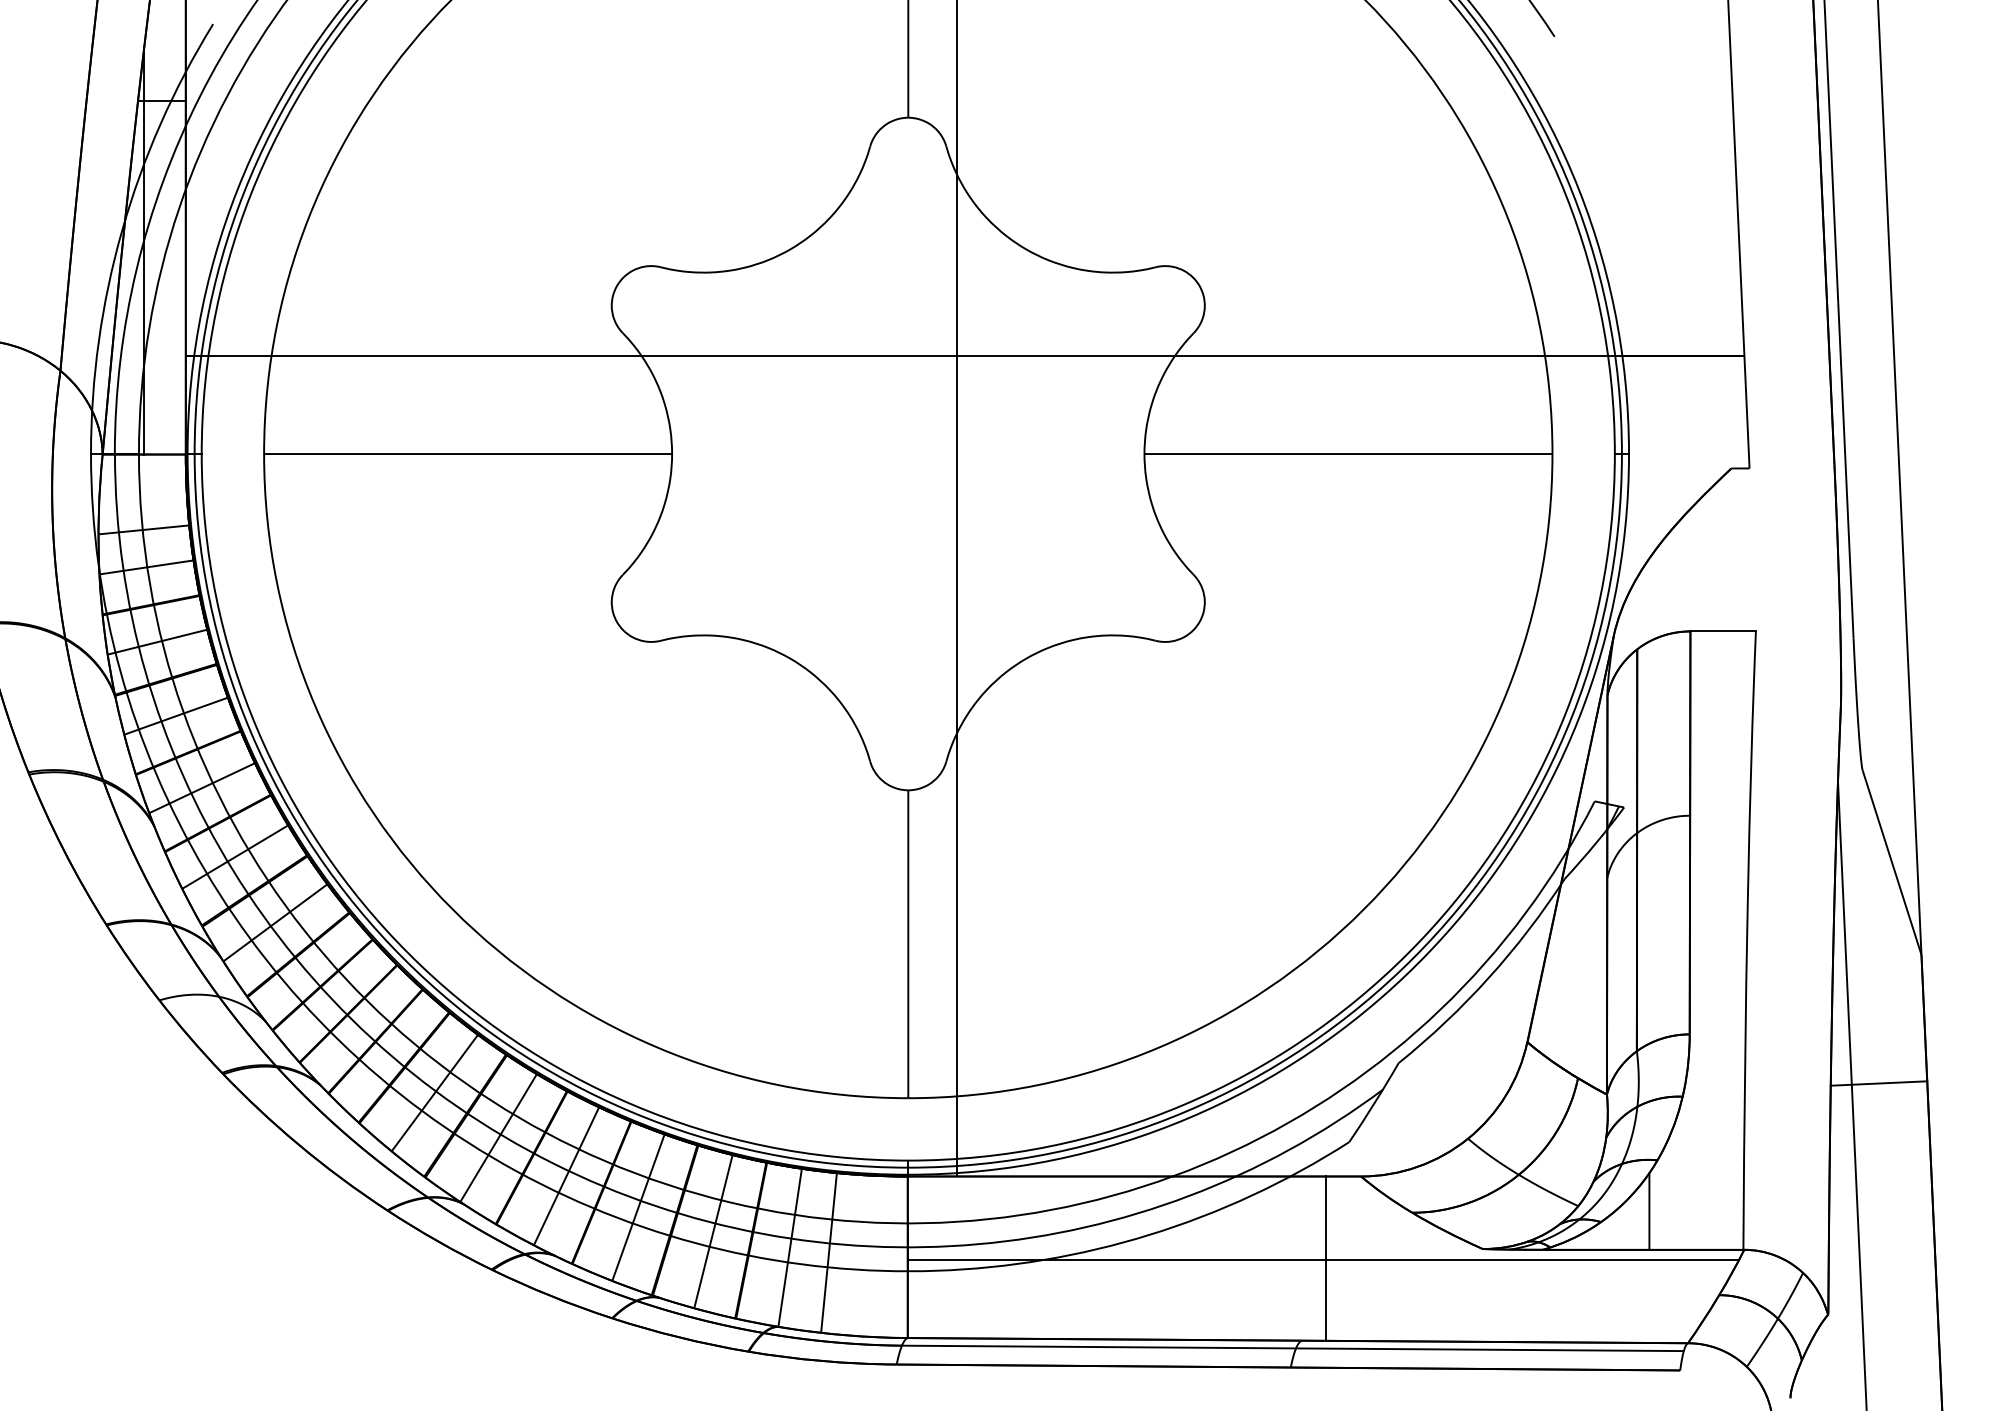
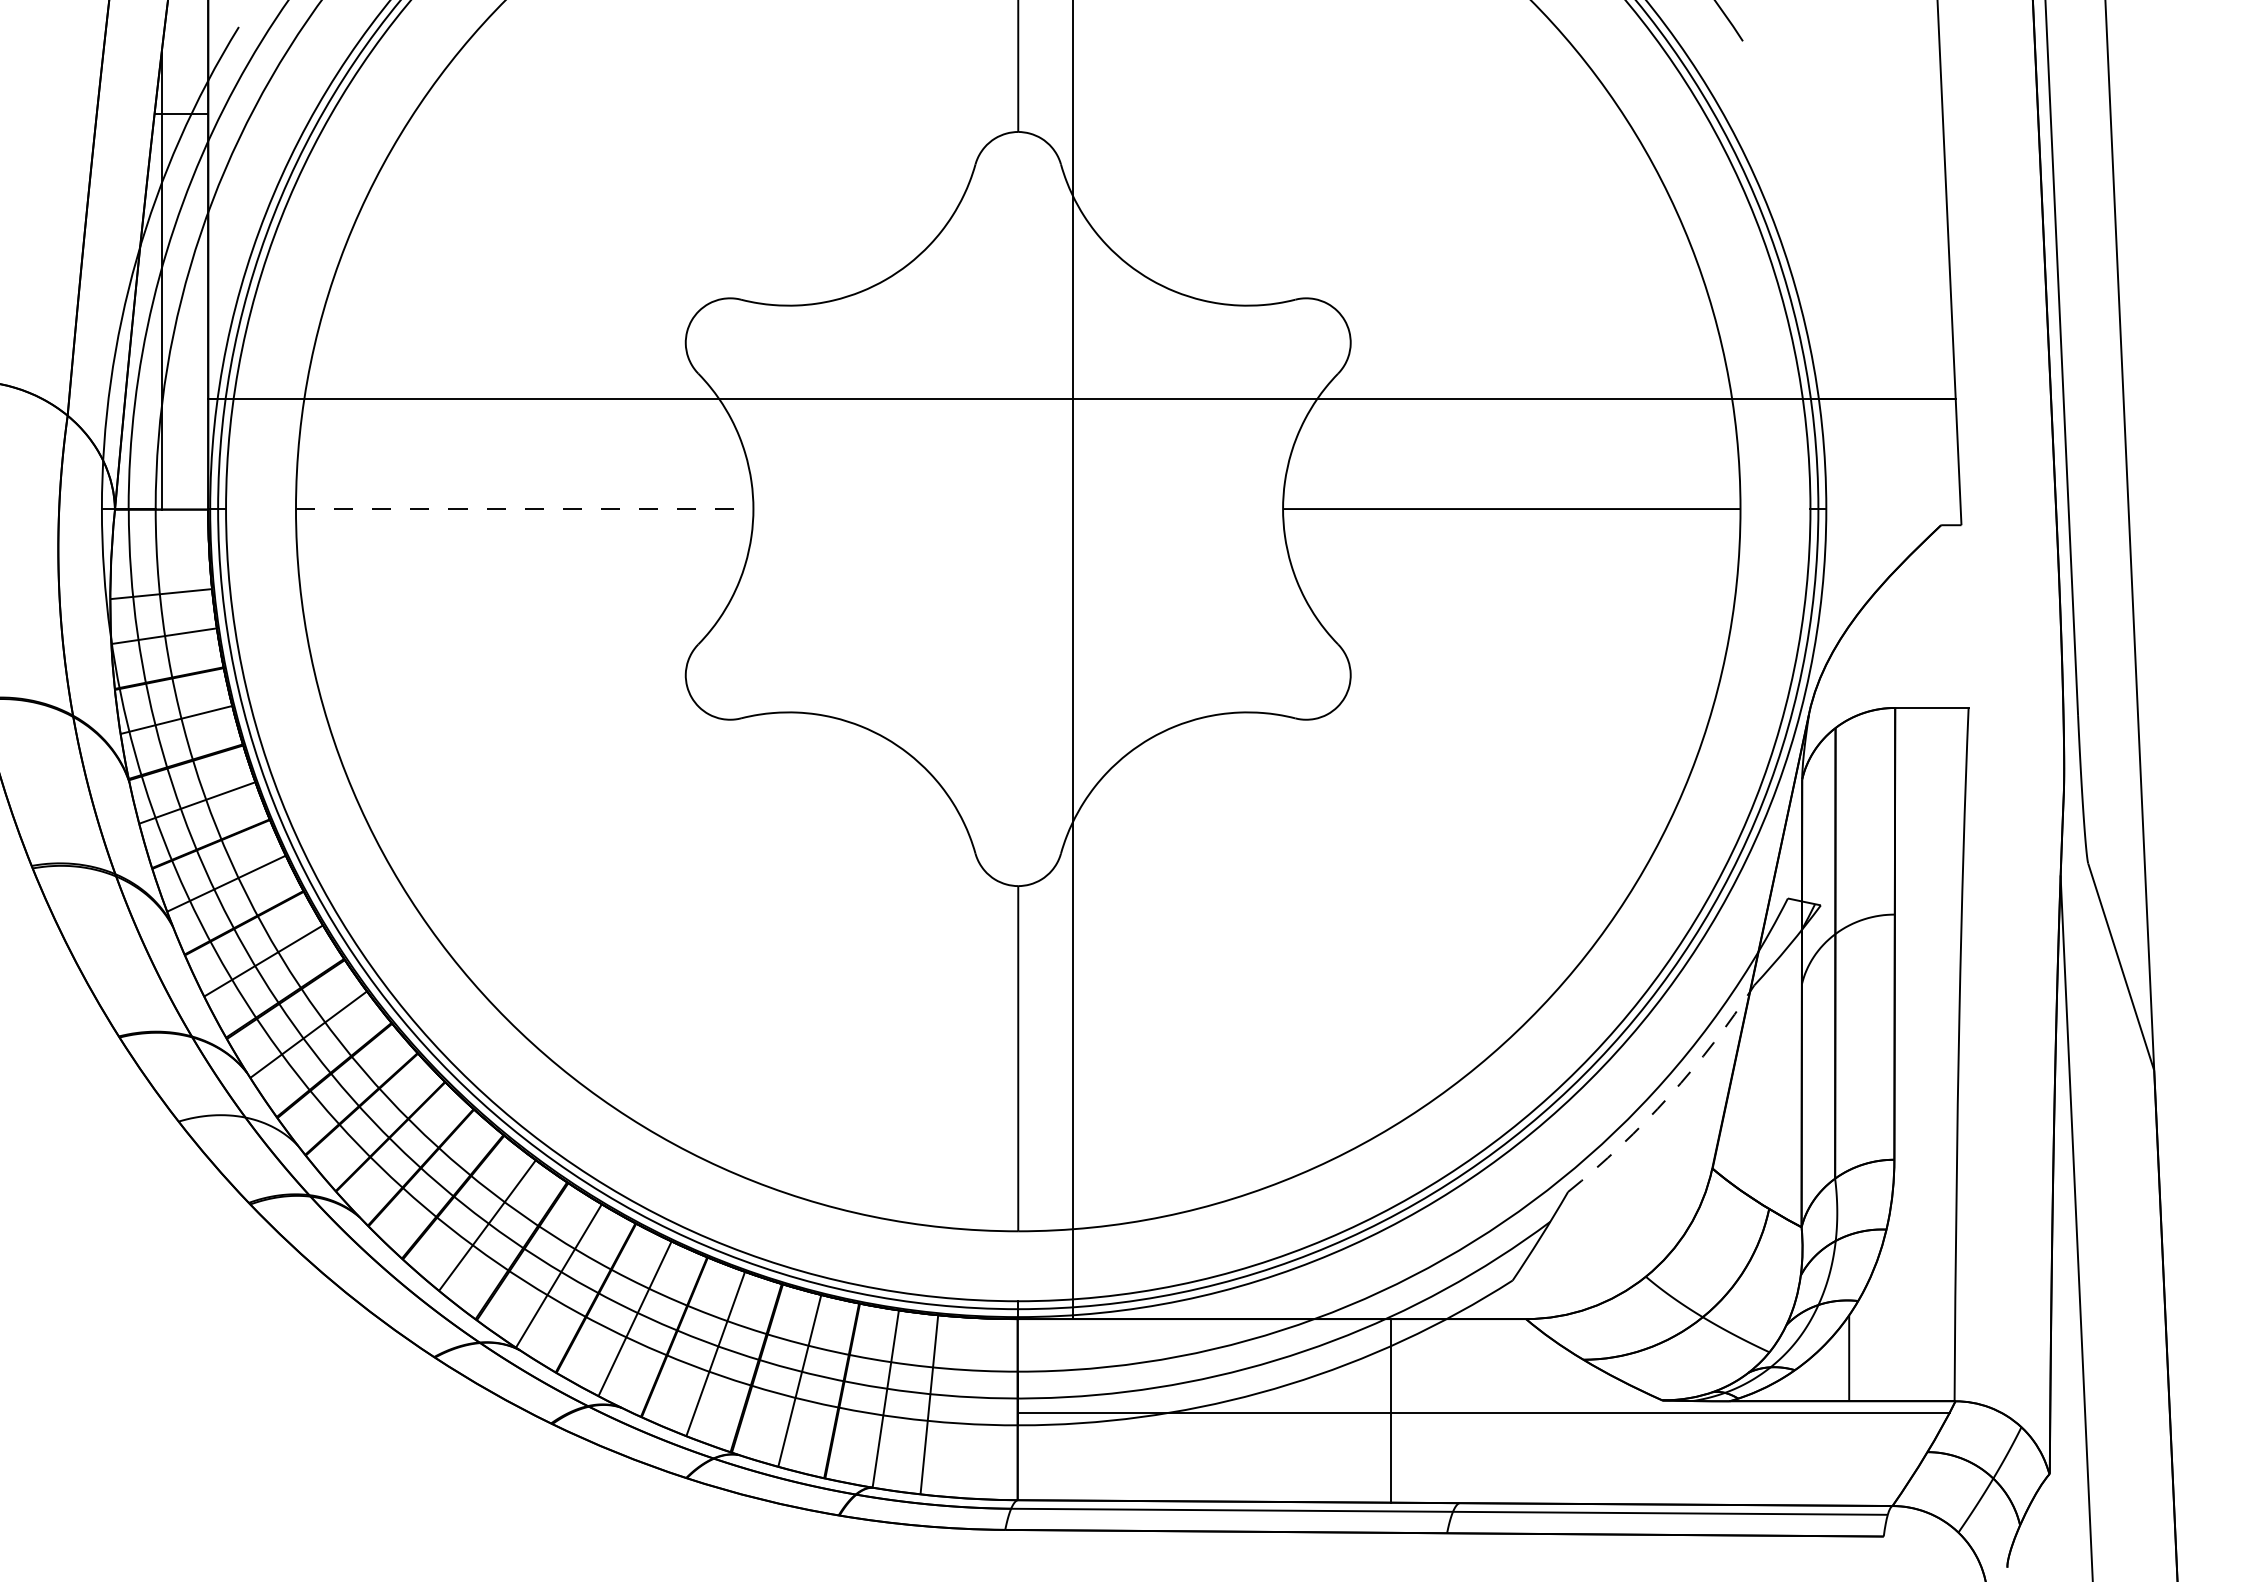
arc: (467, 454) -> (524, 509), solid -> dashed
arc: (1489, 977) -> (1669, 1096), solid -> dashed
line: (1878, 1083) -> (2106, 1214), removed
line: (1325, 1258) -> (1390, 1411), moved

